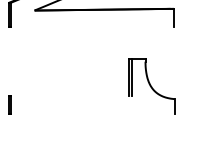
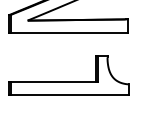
line: (92, 27) -> (69, 32), added
line: (70, 95) -> (53, 81), added
line: (92, 114) -> (69, 95), added

